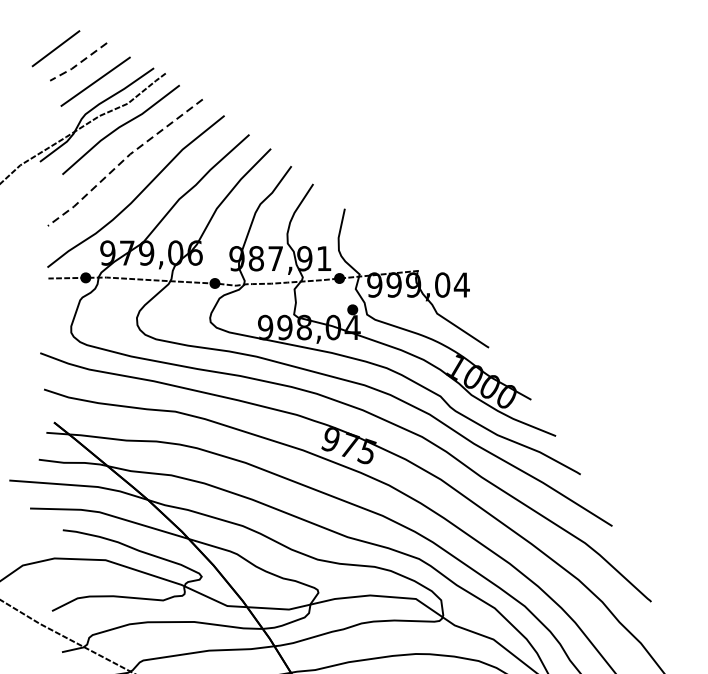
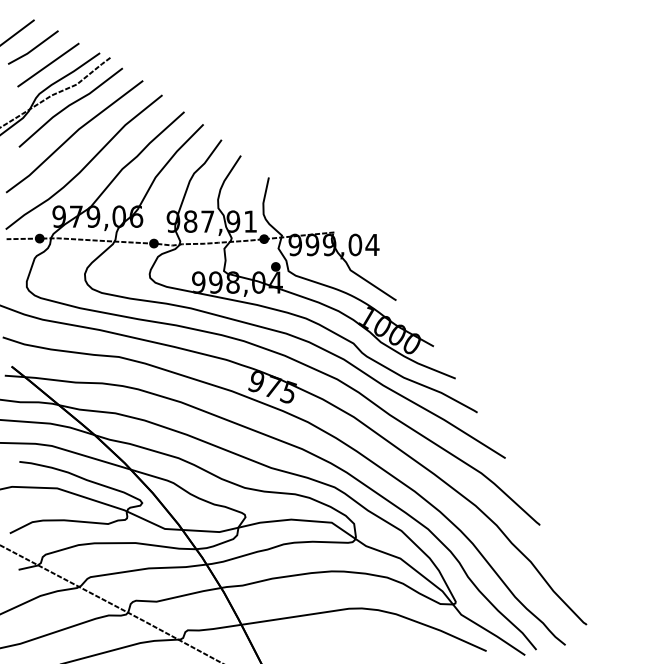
line: (78, 64) -> (33, 49), dashed -> solid
line: (124, 160) -> (73, 134), dashed -> solid

